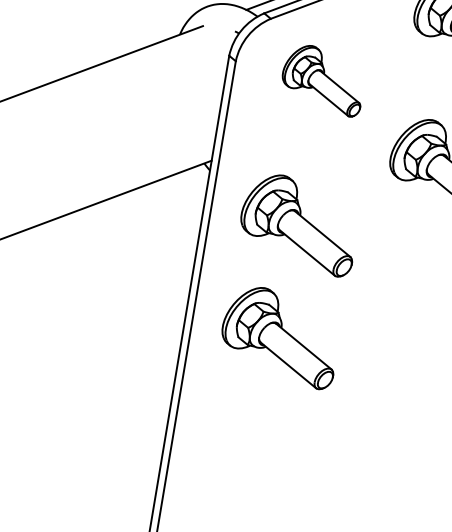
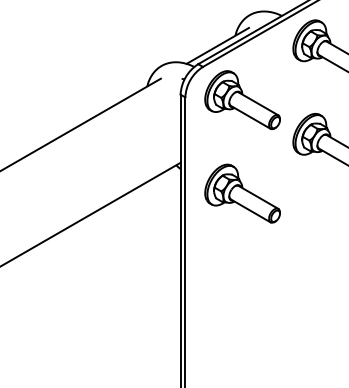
part: (323, 79) -> (242, 99), size x1.43
part: (280, 336) -> (242, 266), removed

